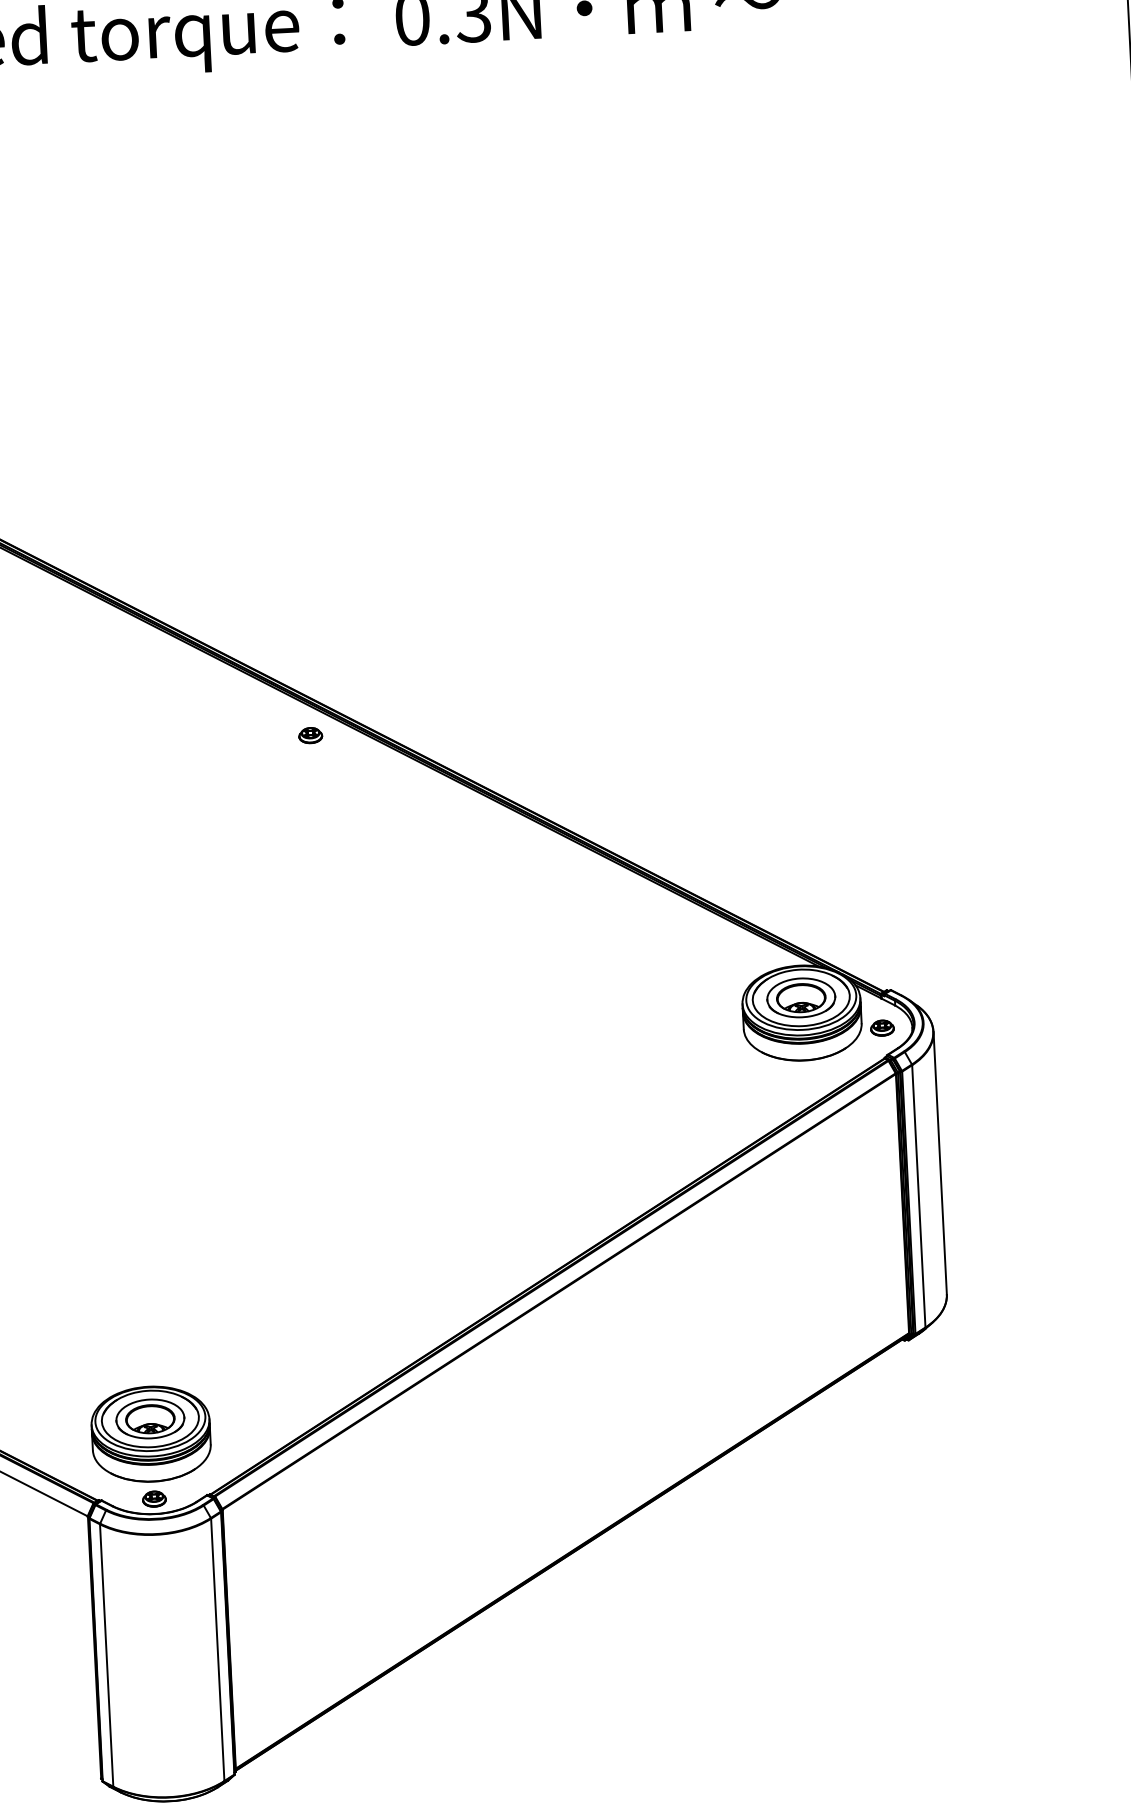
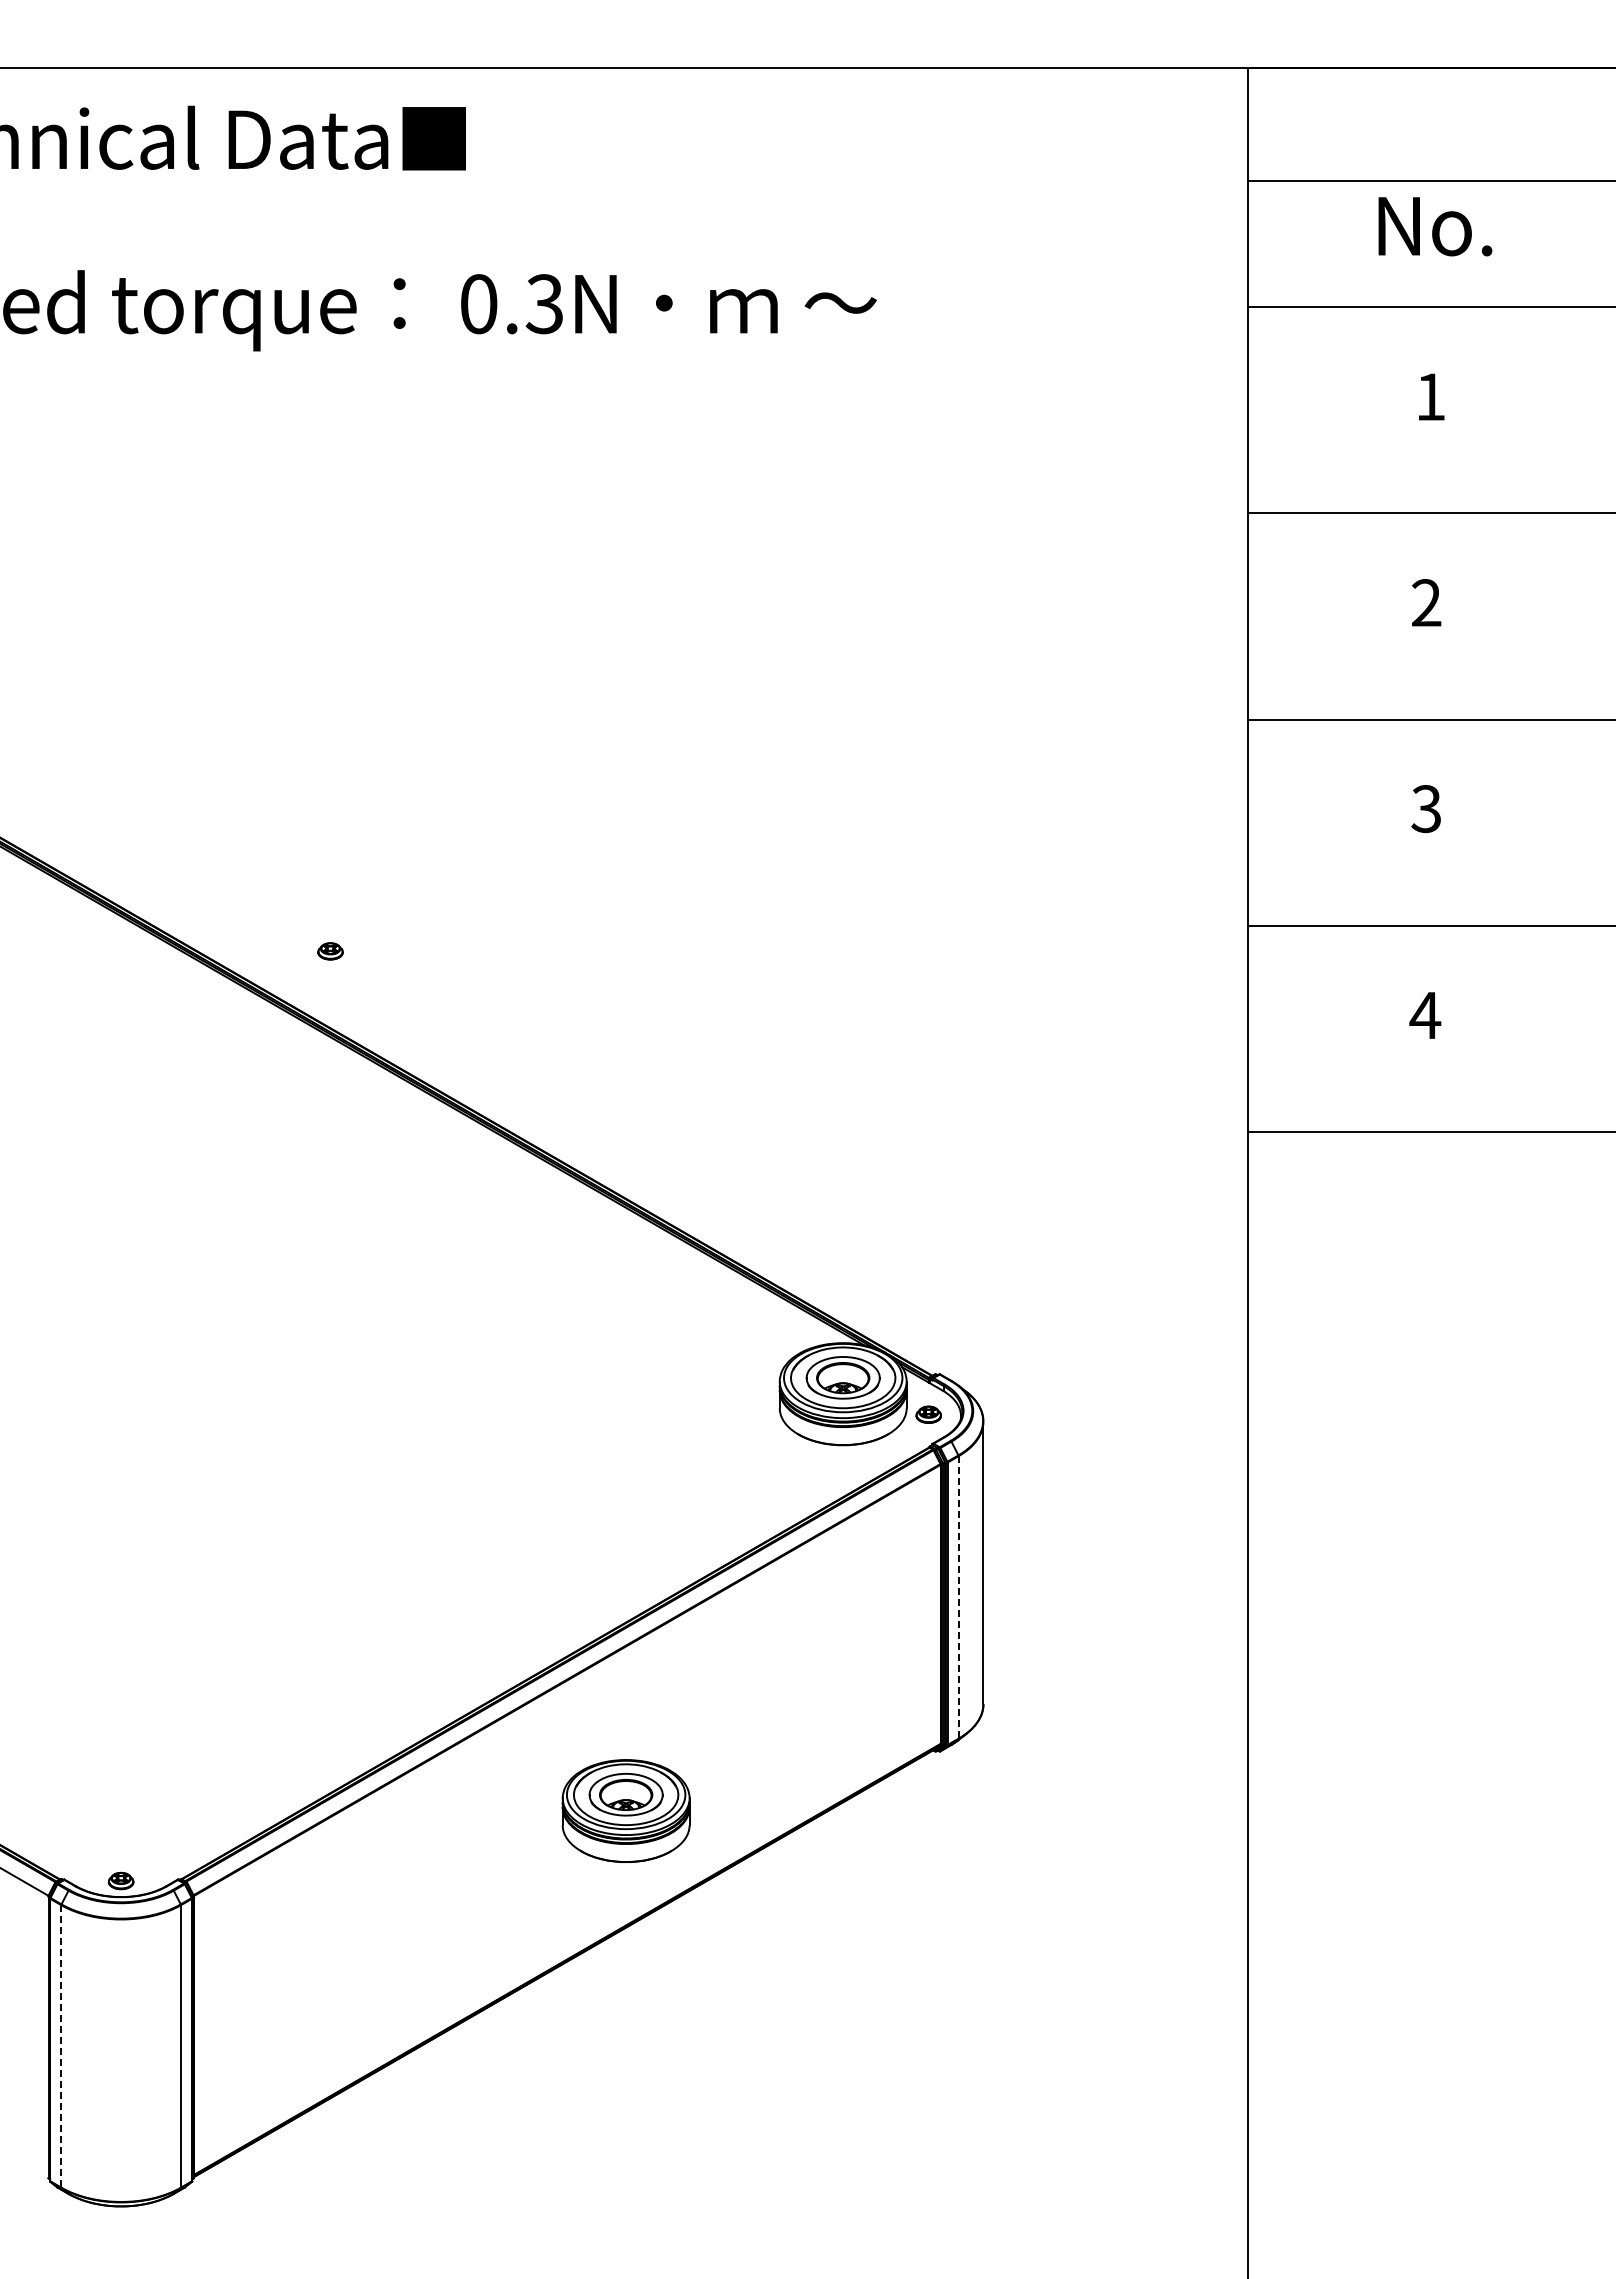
part: (310, 735) -> (330, 951), moved
line: (918, 1196) -> (958, 1597), solid -> dashed
part: (150, 1433) -> (625, 1810), moved
line: (106, 1655) -> (61, 2046), solid -> dashed

